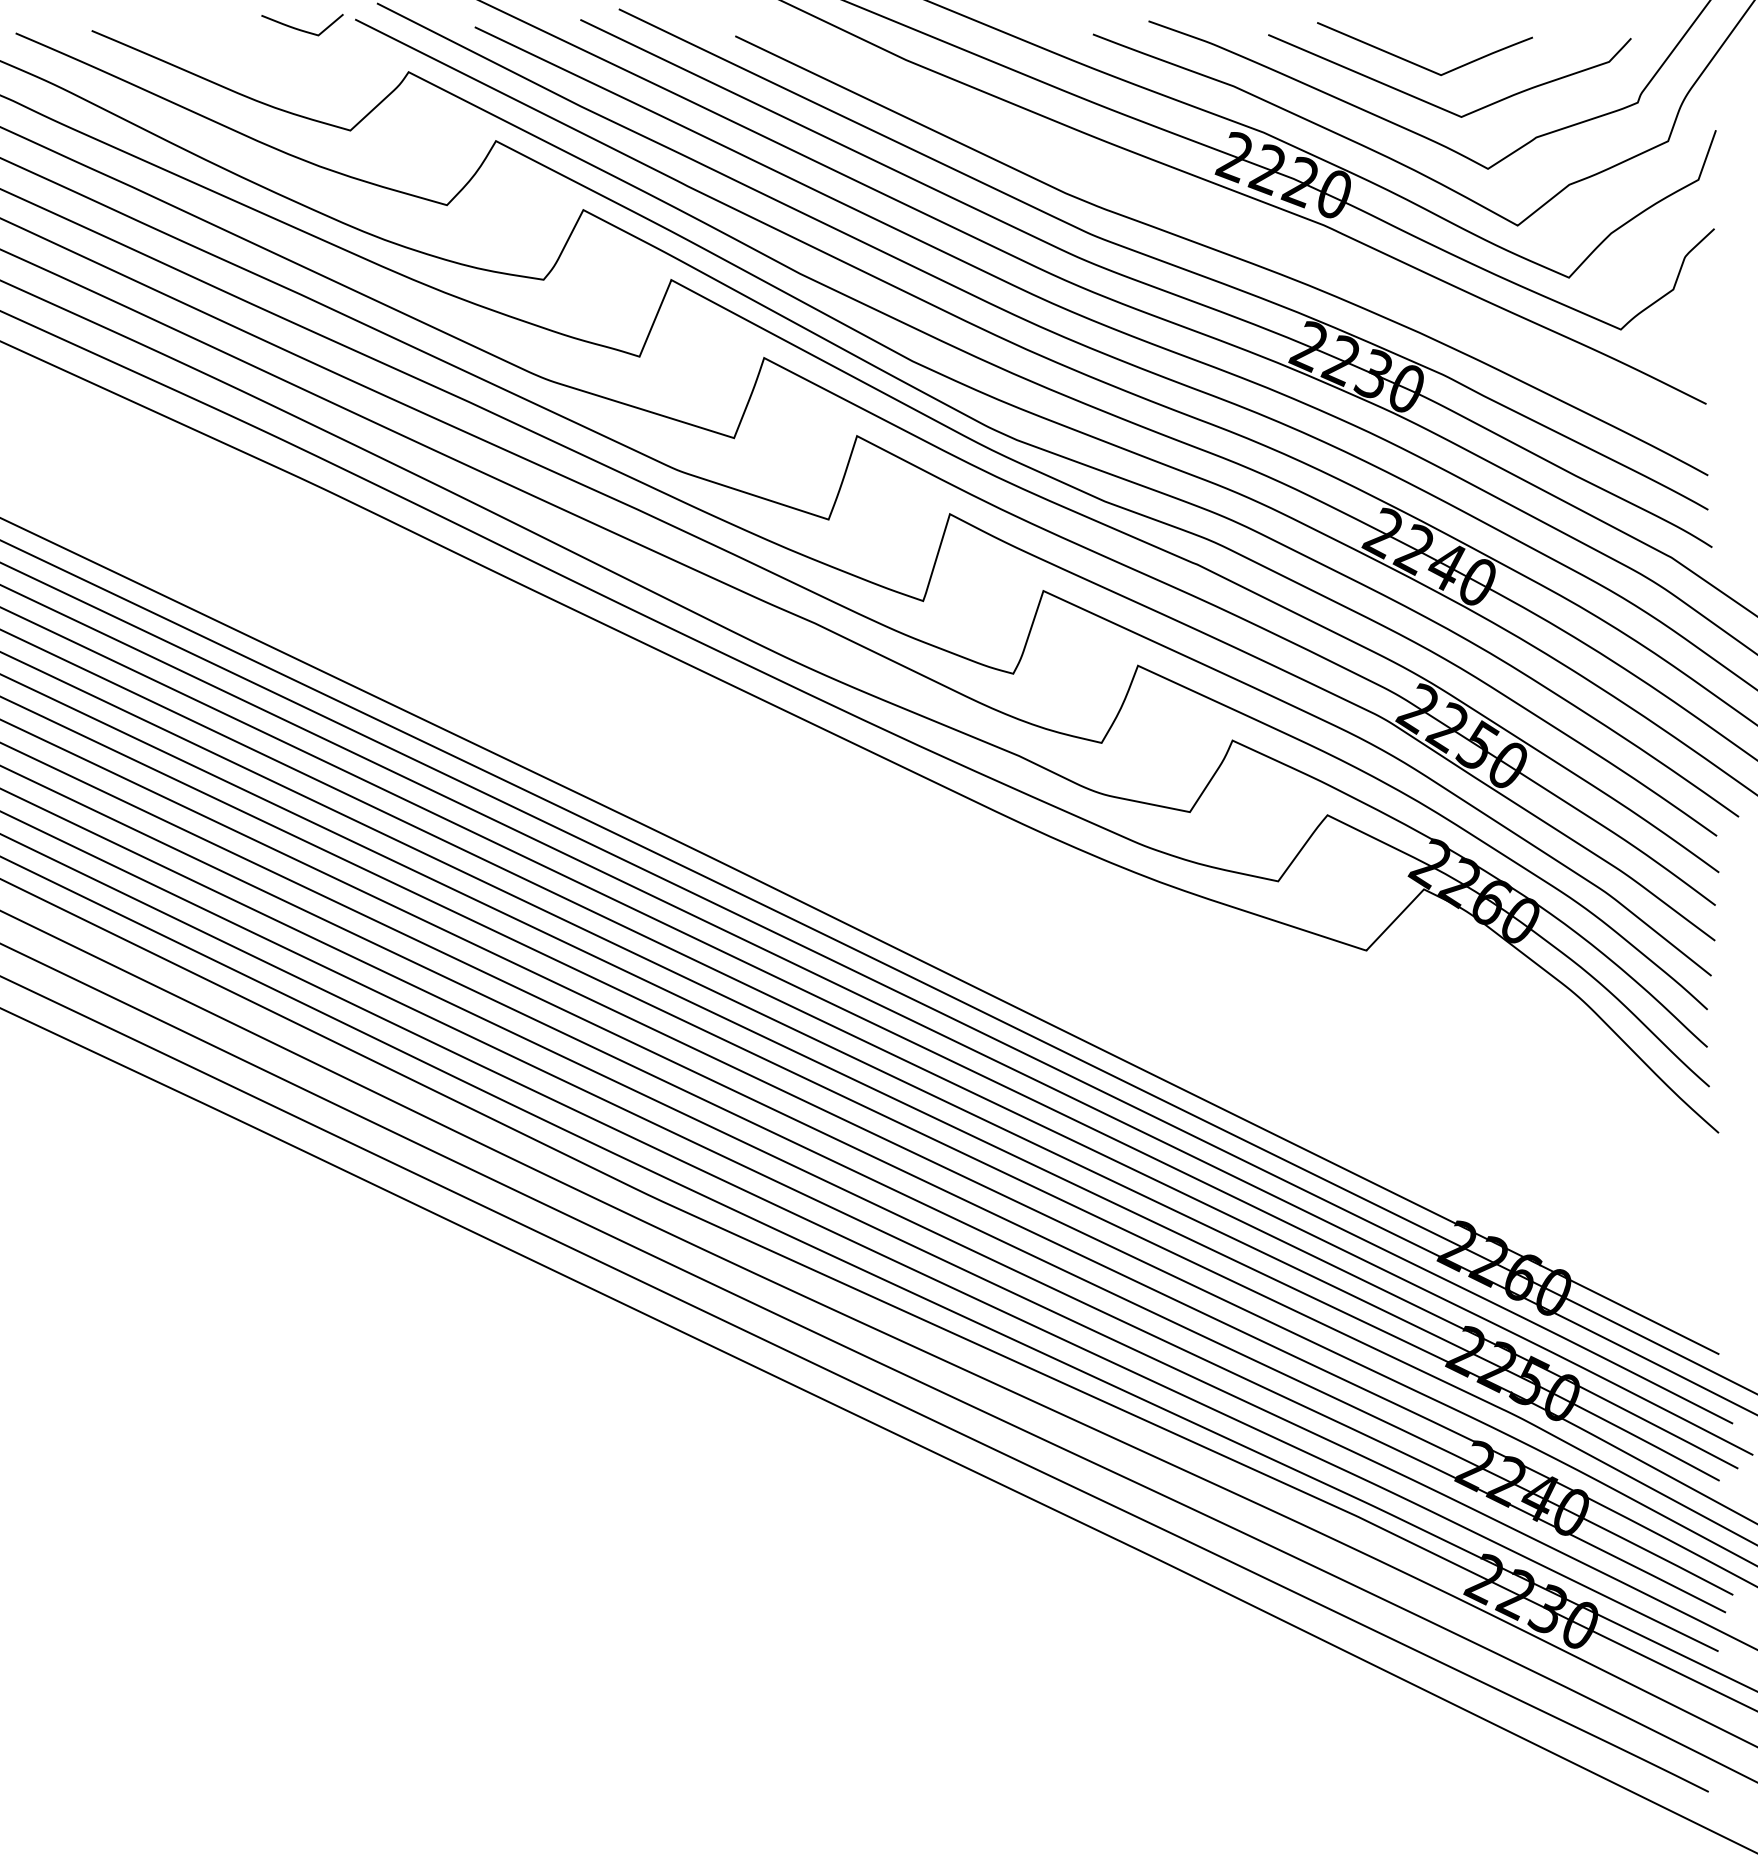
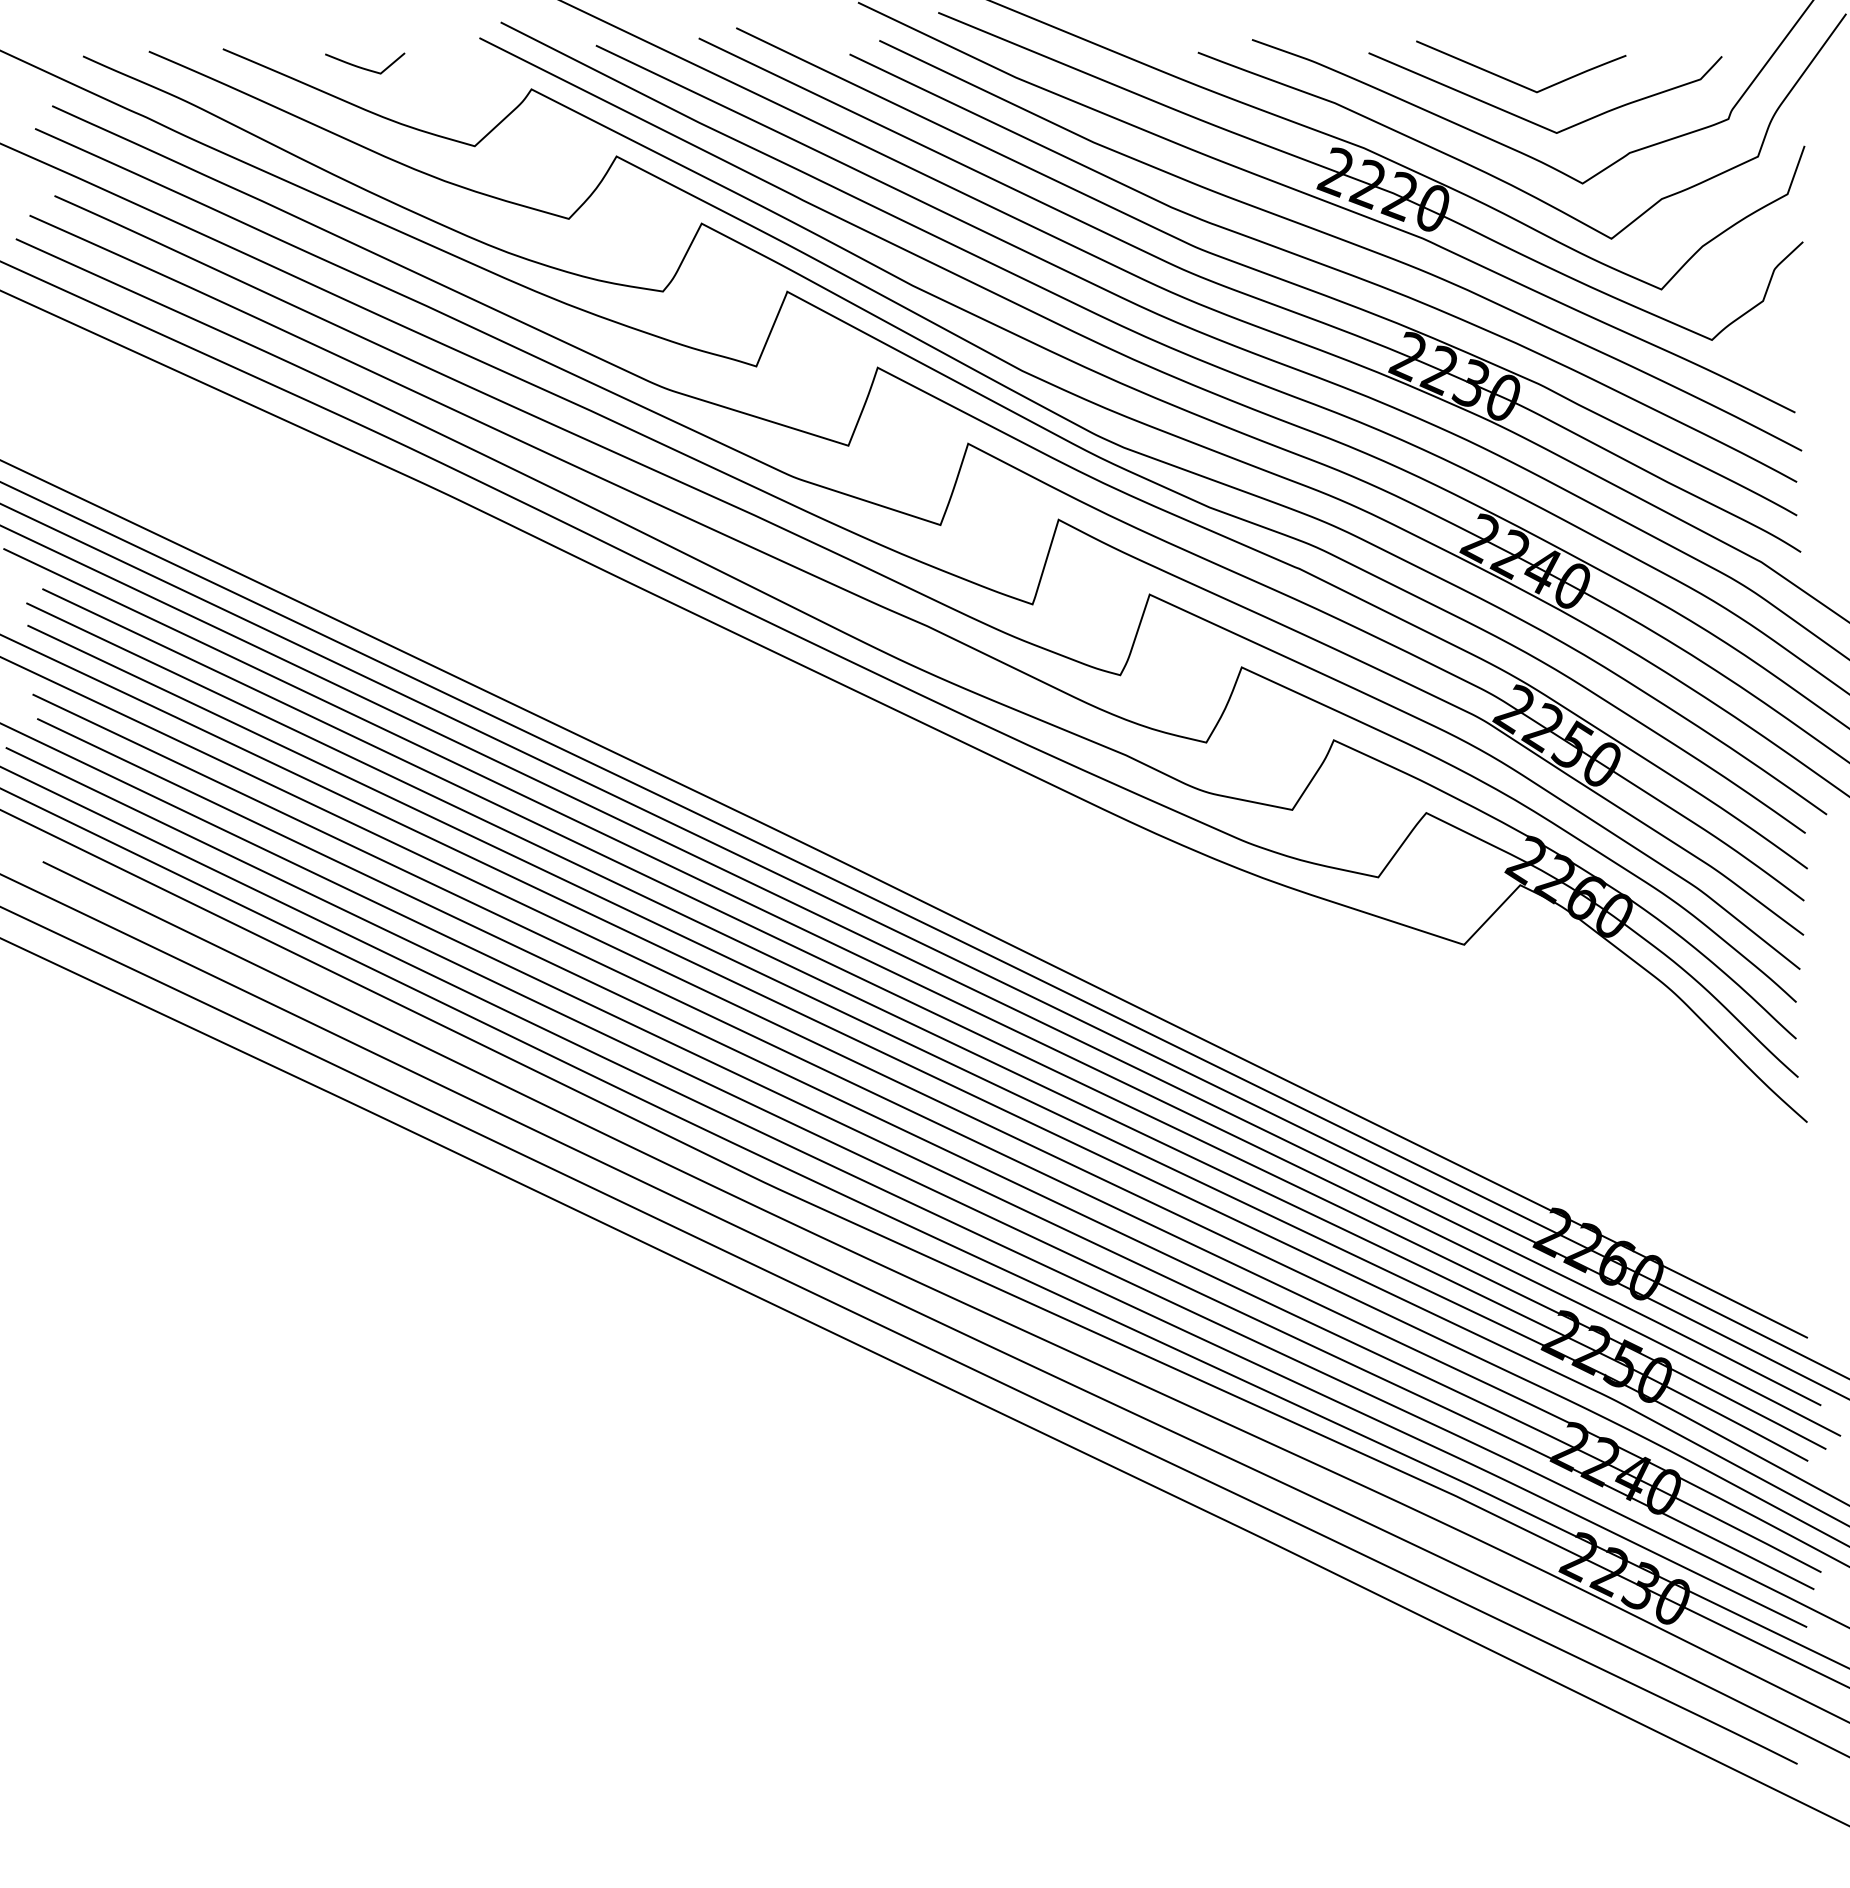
curve: (300, 29) -> (363, 67), moved
curve: (1242, 228) -> (1343, 241), added

